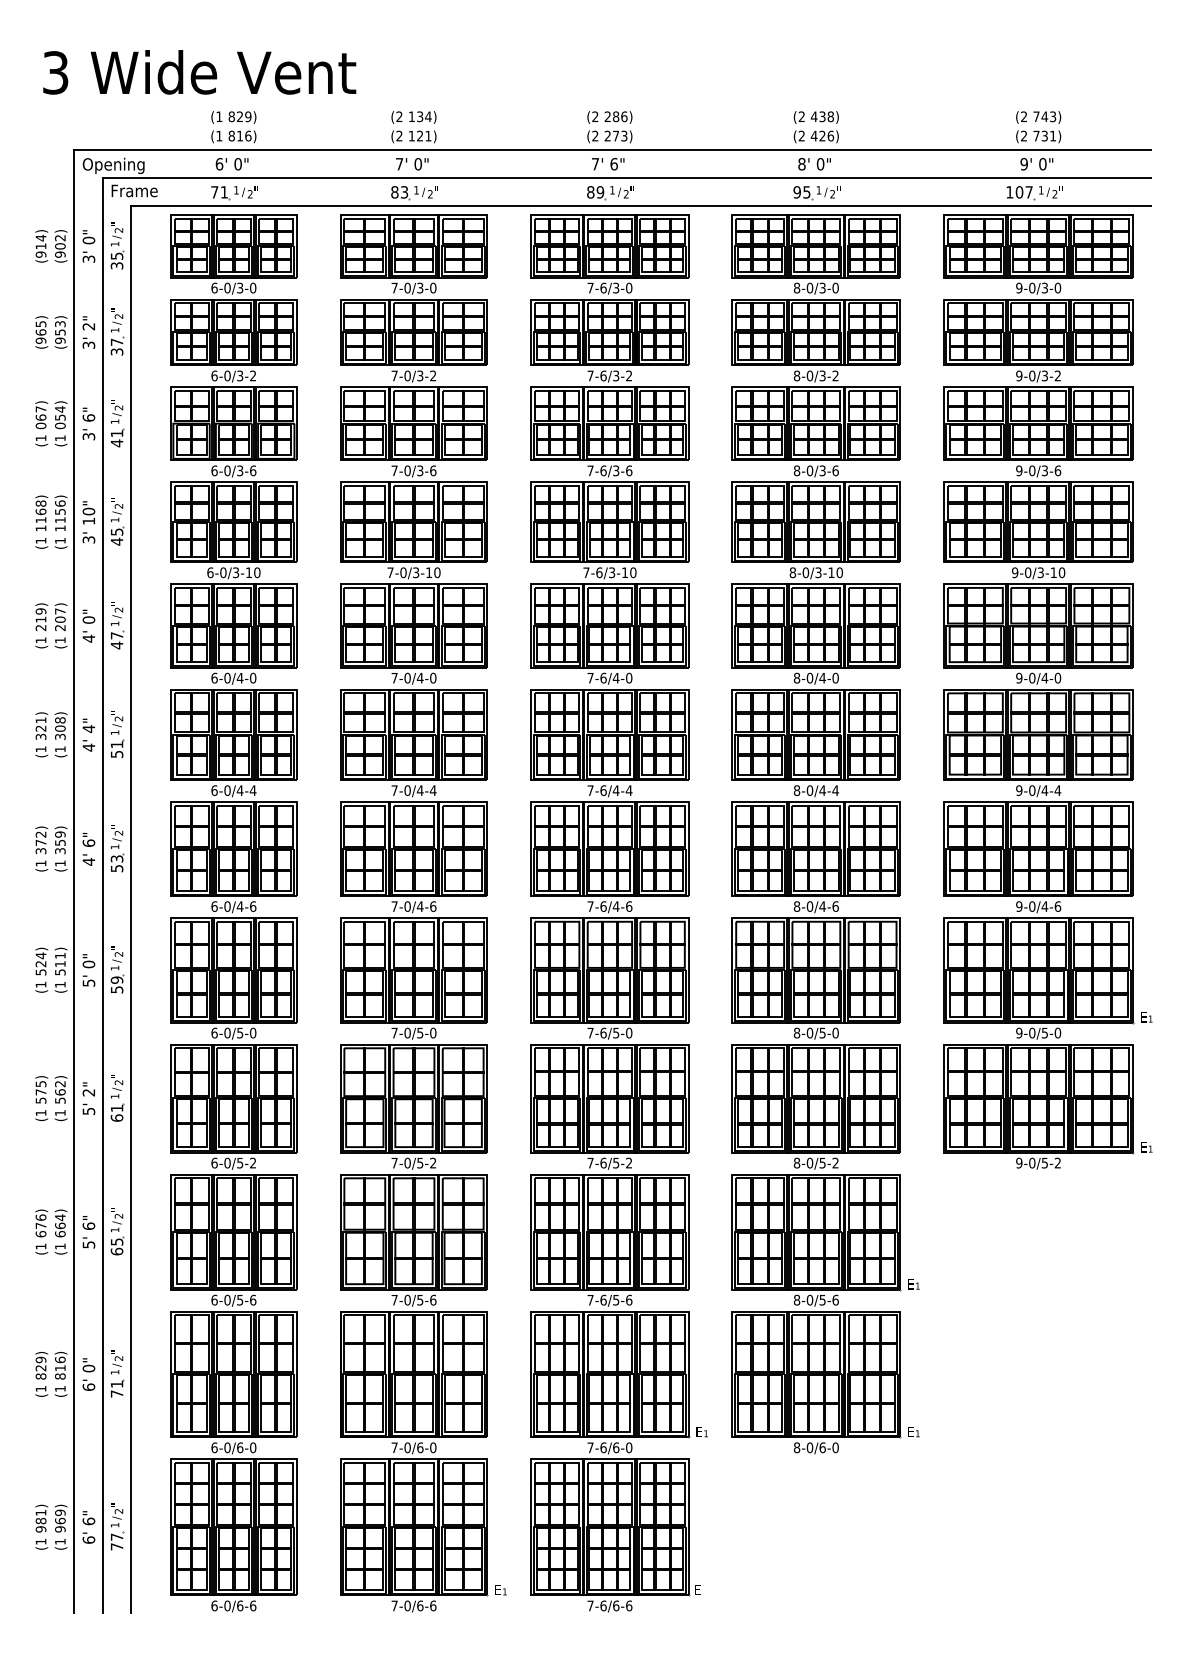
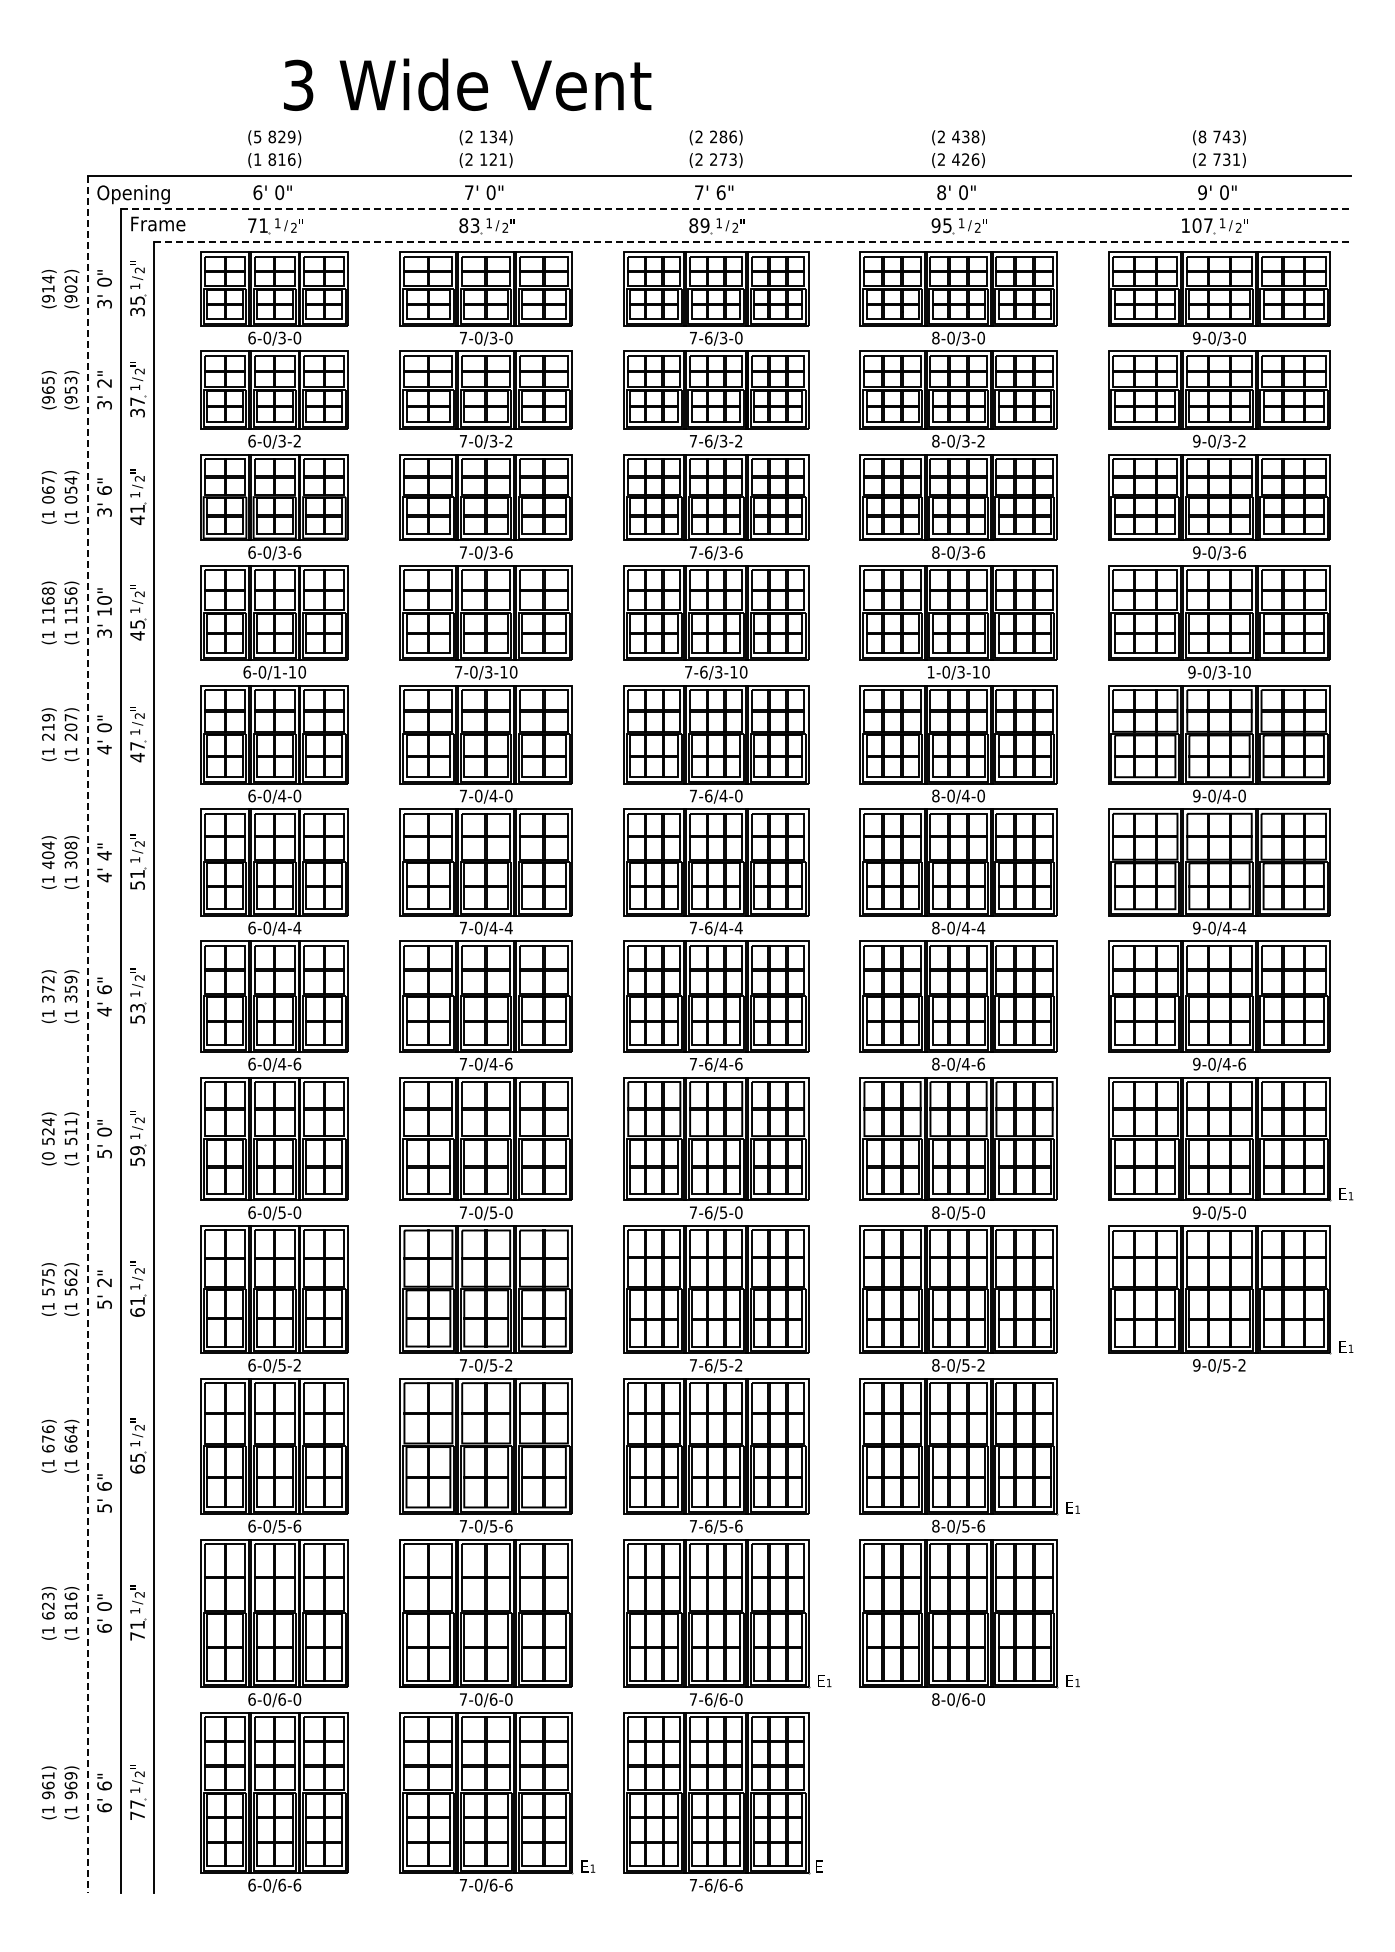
text: (199, 72) -> (467, 84), moved
text: (219, 116) -> (257, 136), (1 -> (5
text: (1024, 116) -> (1202, 136), (2 -> (8
line: (627, 178) -> (736, 209), solid -> dashed
line: (640, 206) -> (752, 242), solid -> dashed
text: (235, 572) -> (276, 671), 6-0/3-10 -> 6-0/1-10
text: (792, 572) -> (930, 671), 8-0/3-10 -> 1-0/3-10
text: (41, 728) -> (48, 854), 321) -> 404)
line: (74, 881) -> (87, 1034), solid -> dashed
text: (41, 984) -> (48, 1155), (1 -> (0
text: (88, 1232) -> (104, 1493), moved
text: (41, 1367) -> (48, 1605), 829) -> 623)
text: (41, 1521) -> (48, 1785), 981) -> 961)

